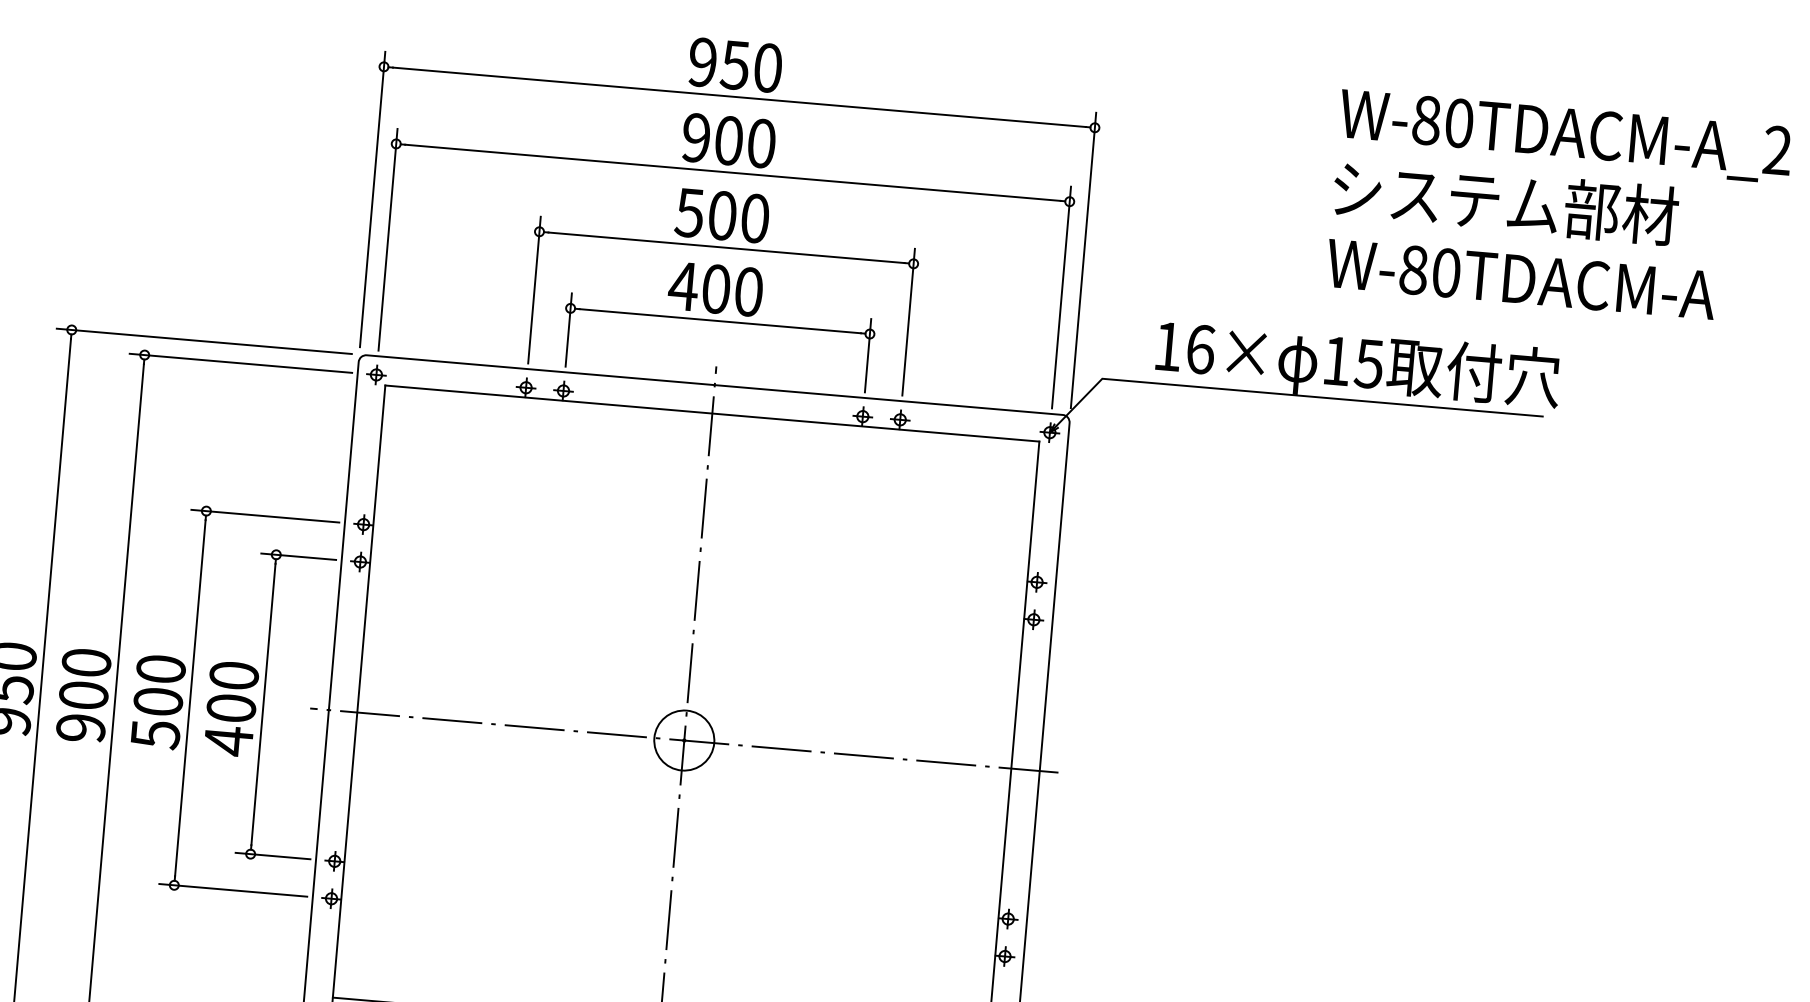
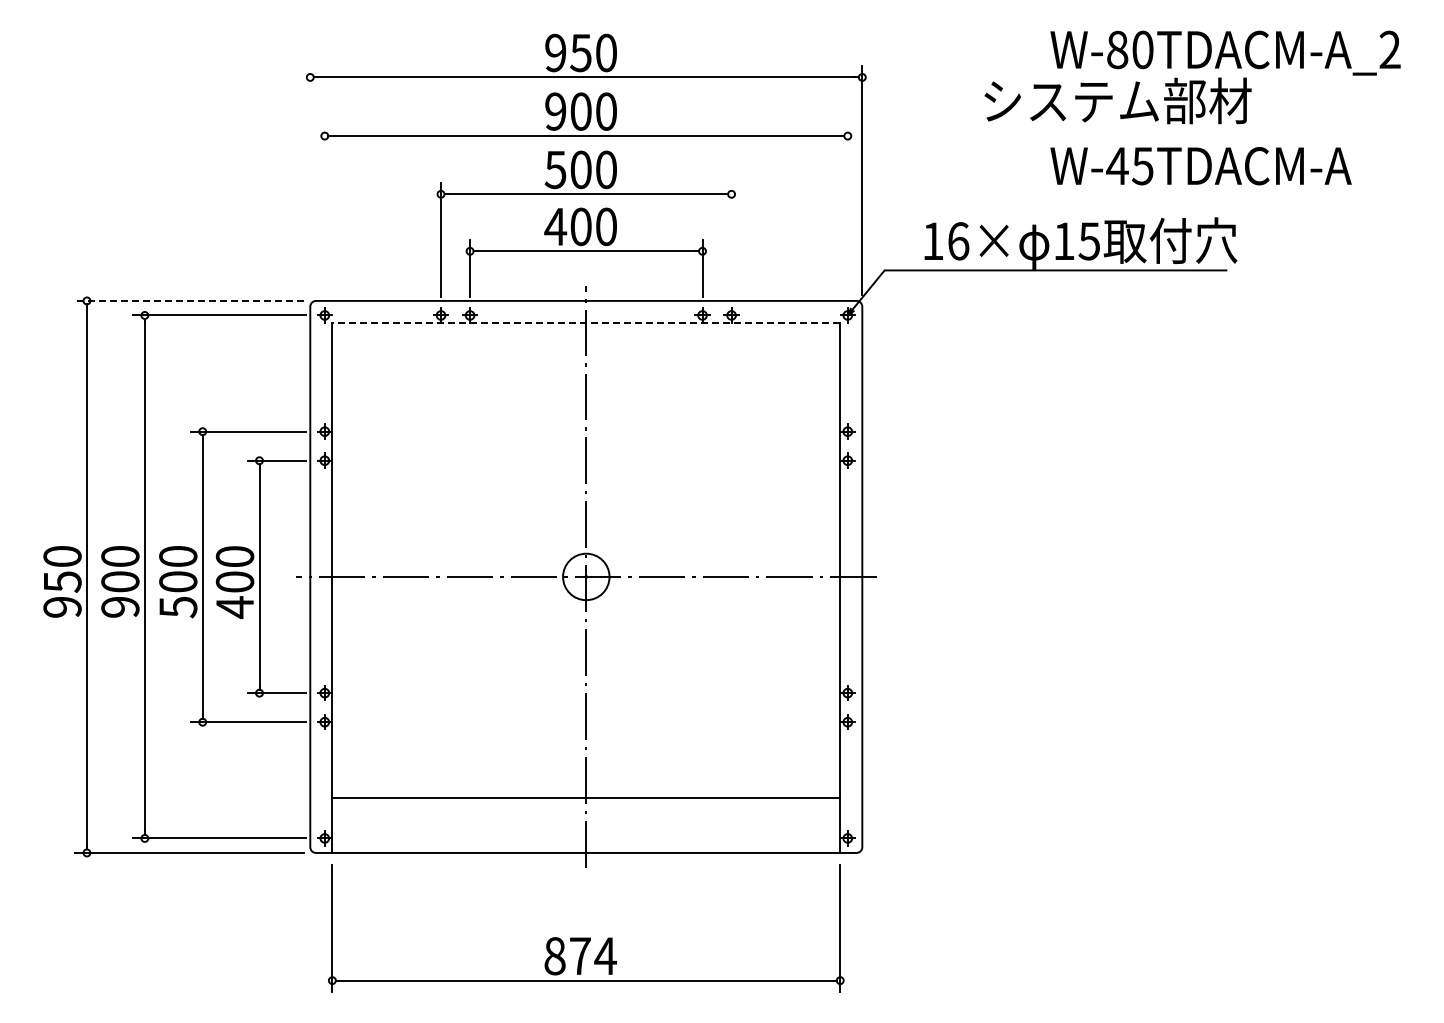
line: (372, 199) -> (310, 180), removed
text: (1505, 201) -> (1117, 100), moved
line: (387, 239) -> (324, 210), removed
text: (1429, 271) -> (1129, 166), W-80TDACM-A -> W-45TDACM-A
line: (1061, 297) -> (847, 210), removed
line: (908, 322) -> (731, 239), removed
line: (203, 340) -> (189, 300), solid -> dashed
line: (712, 414) -> (586, 323), solid -> dashed

